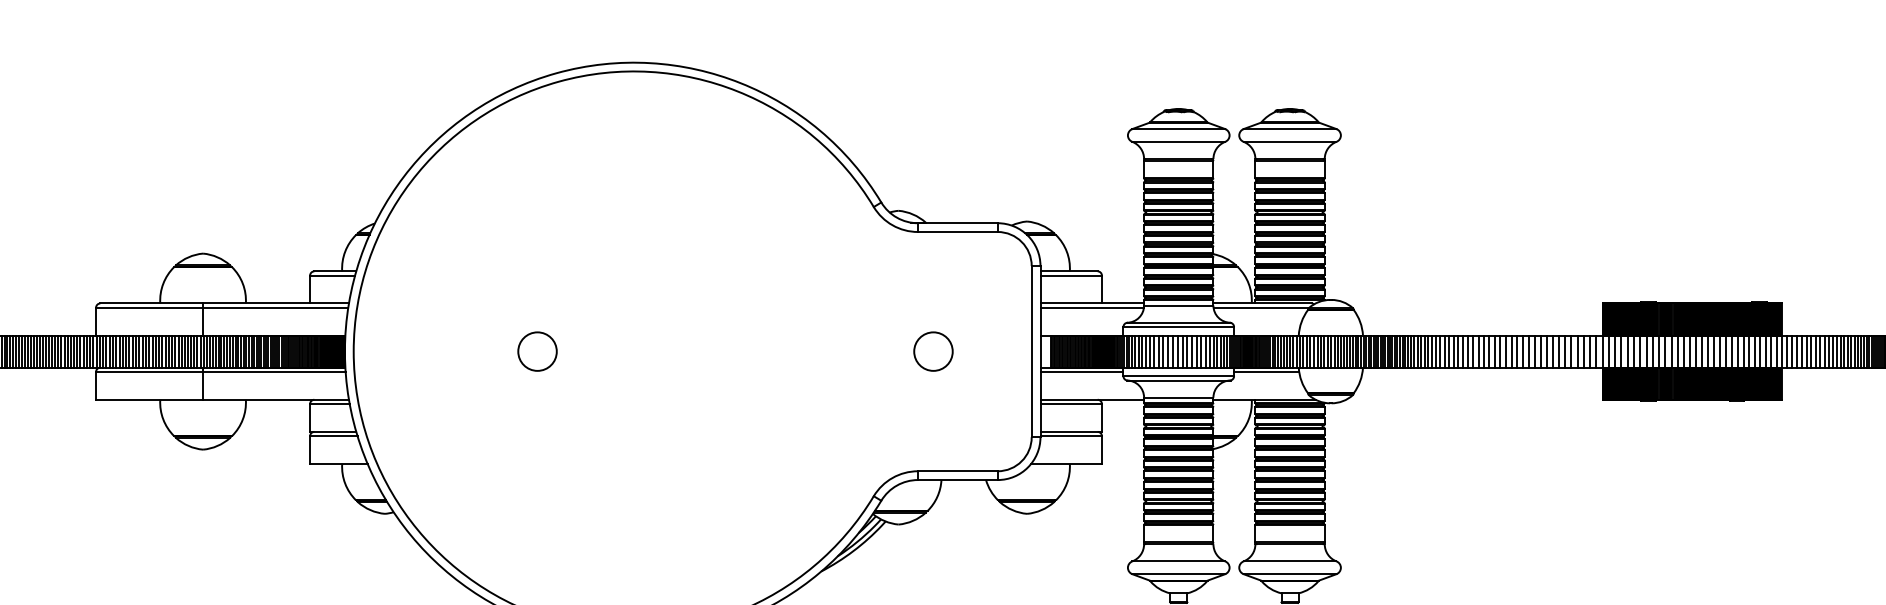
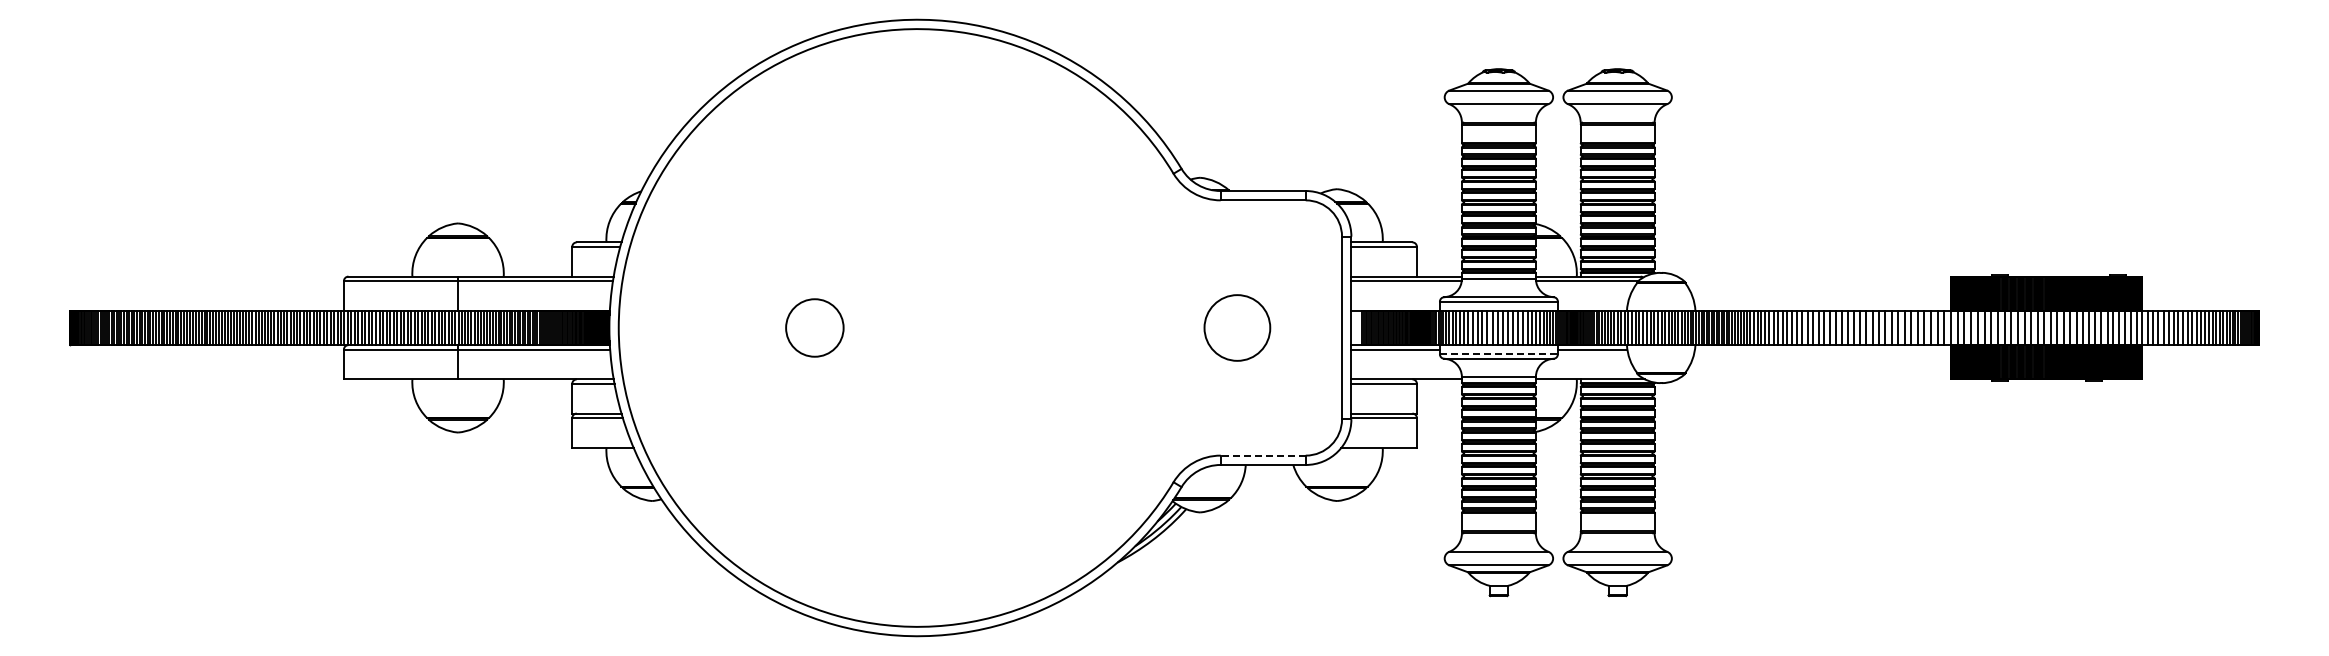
circle: (537, 351) -> (814, 327), size x1.4
circle: (932, 351) -> (1236, 327), size x1.6
line: (1179, 376) -> (1499, 354), solid -> dashed
line: (958, 471) -> (1263, 455), solid -> dashed

